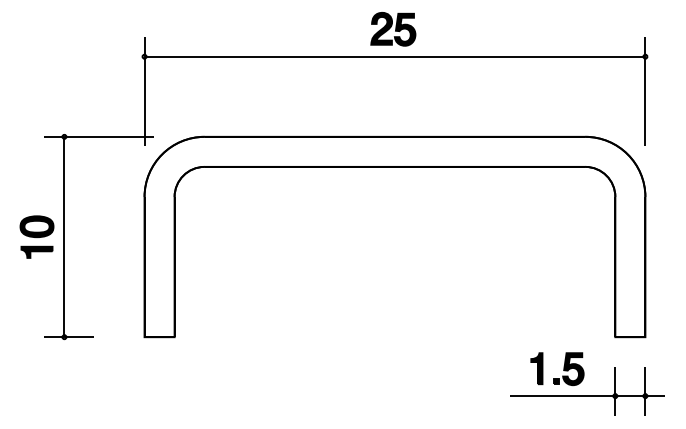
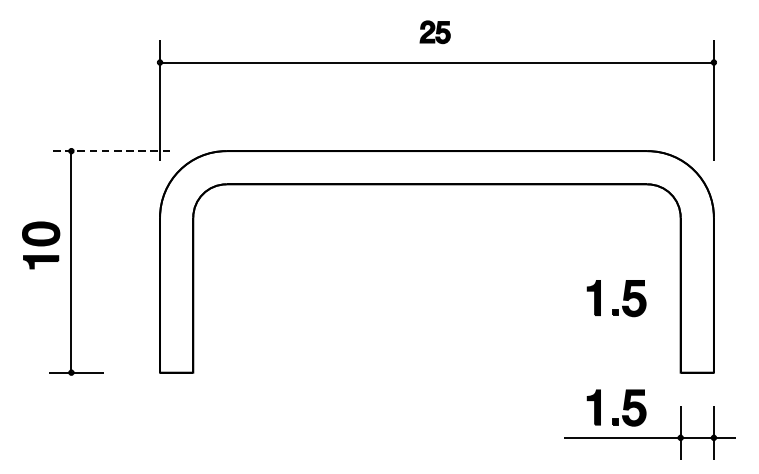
part: (393, 29) -> (435, 32), size x0.6
line: (99, 136) -> (110, 150), solid -> dashed
part: (36, 236) -> (40, 244), moved
part: (557, 270) -> (616, 298), added

